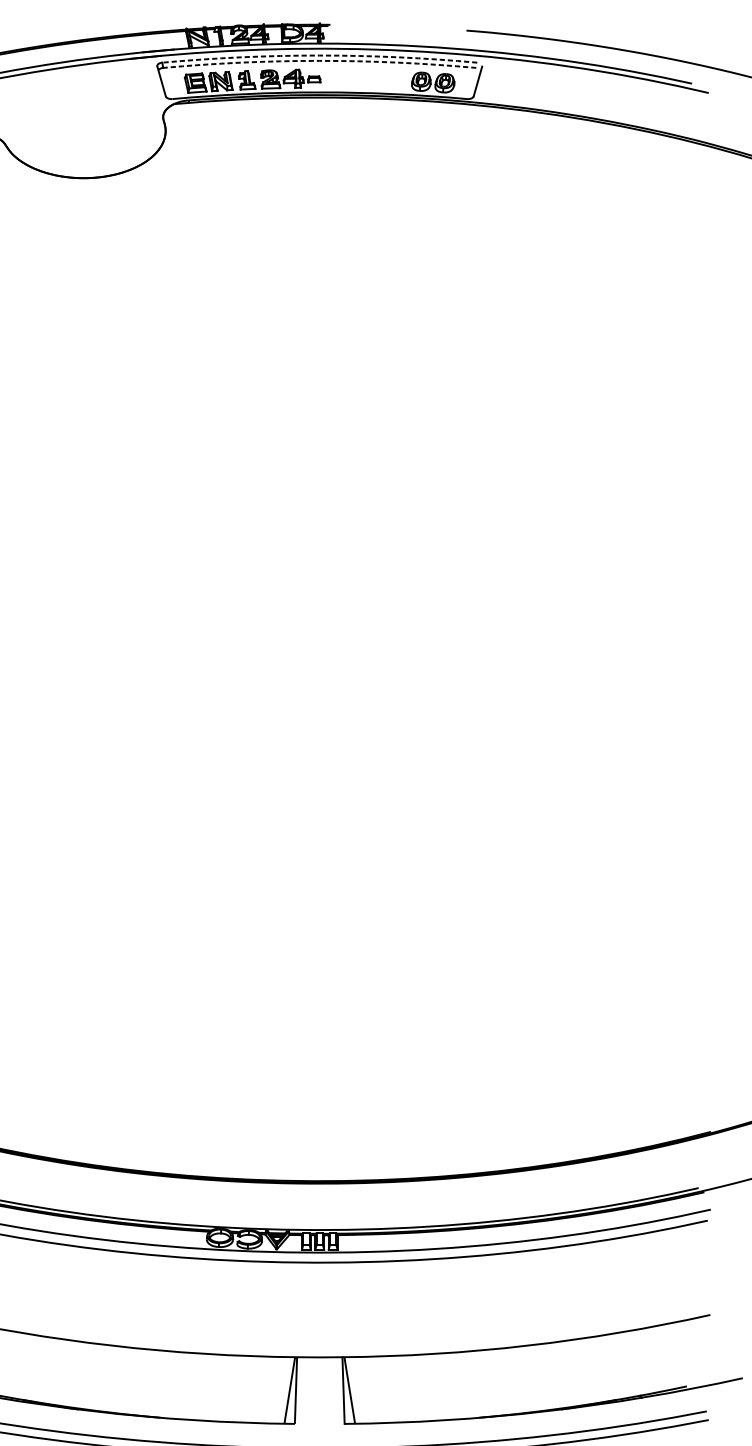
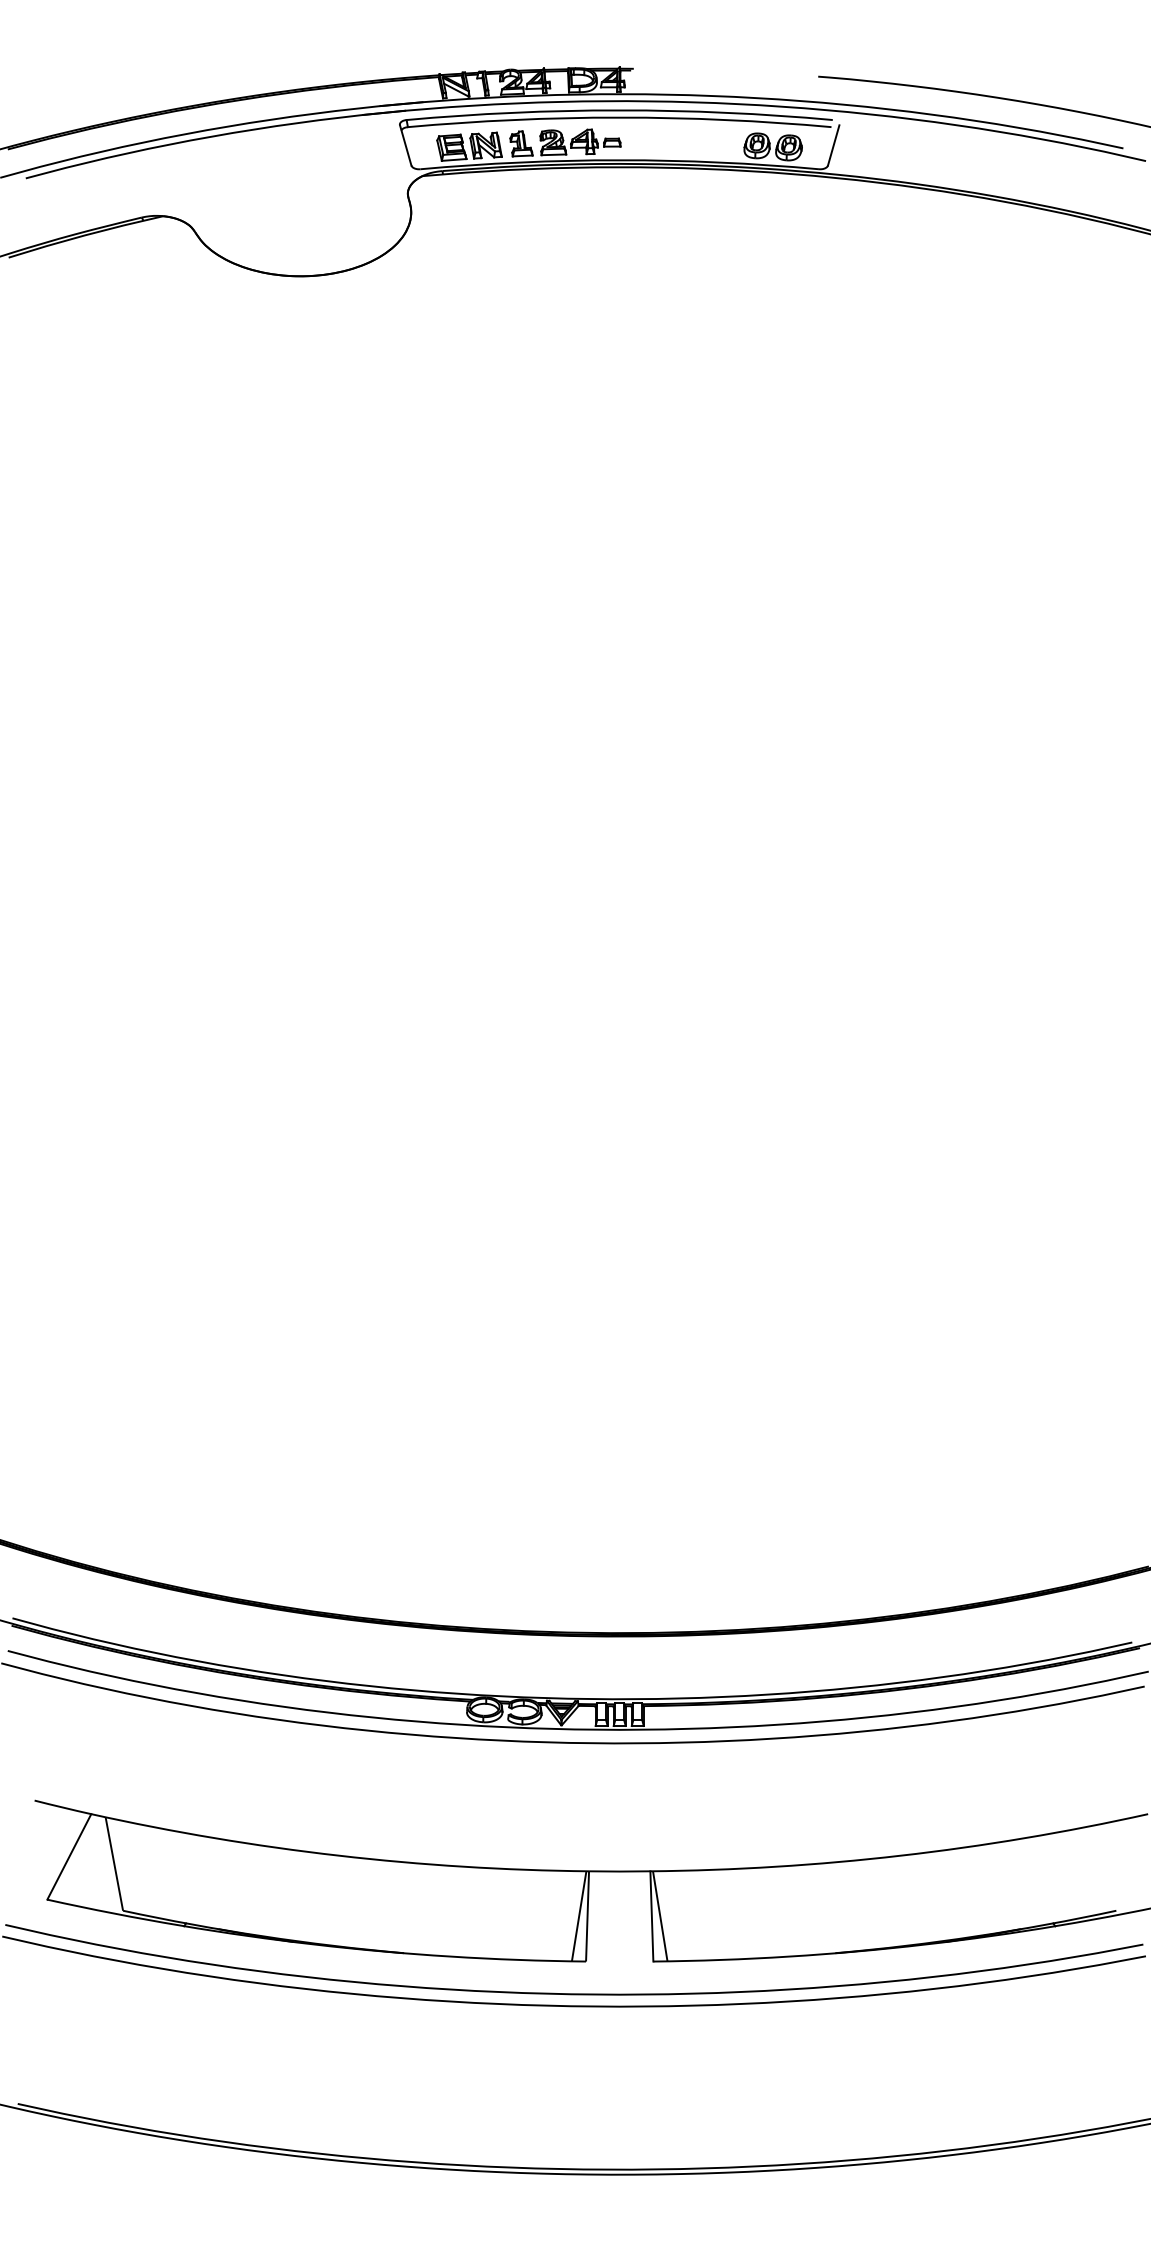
arc: (319, 55) -> (619, 110), dashed -> solid
arc: (319, 60) -> (619, 117), dashed -> solid

